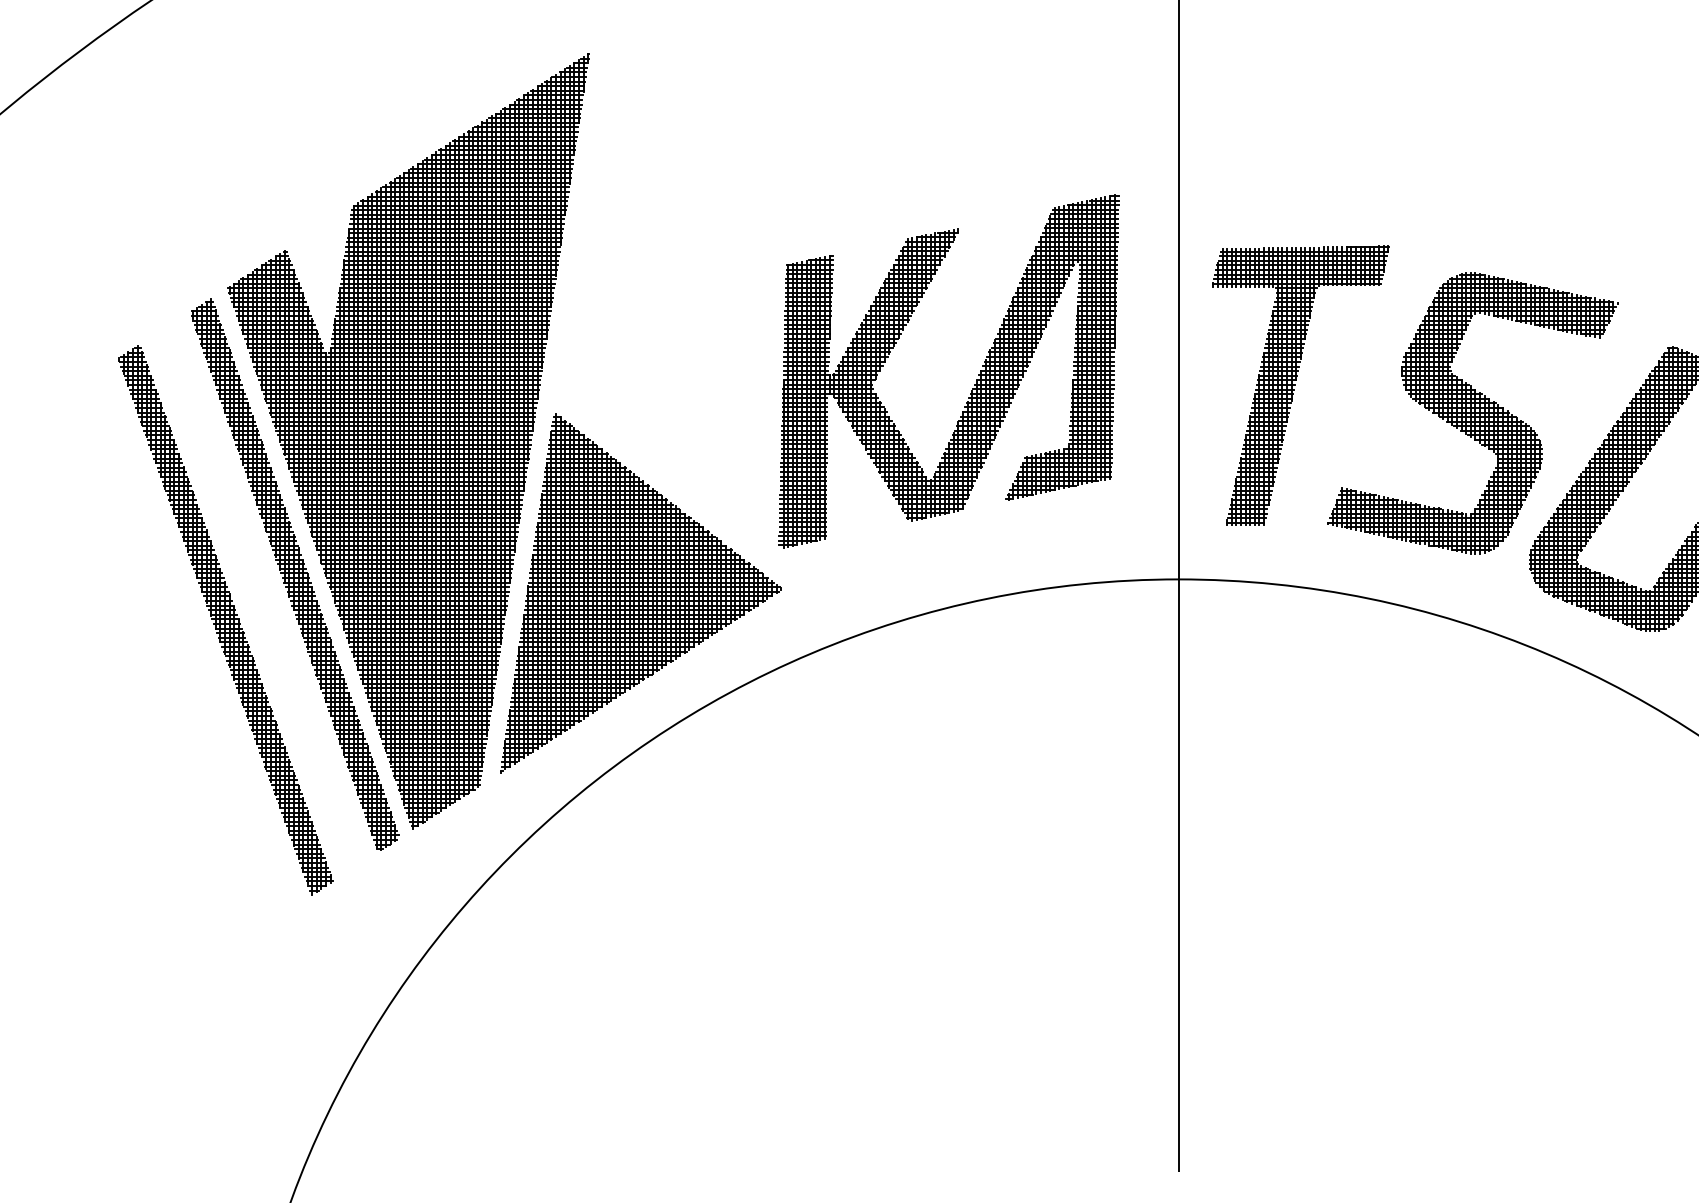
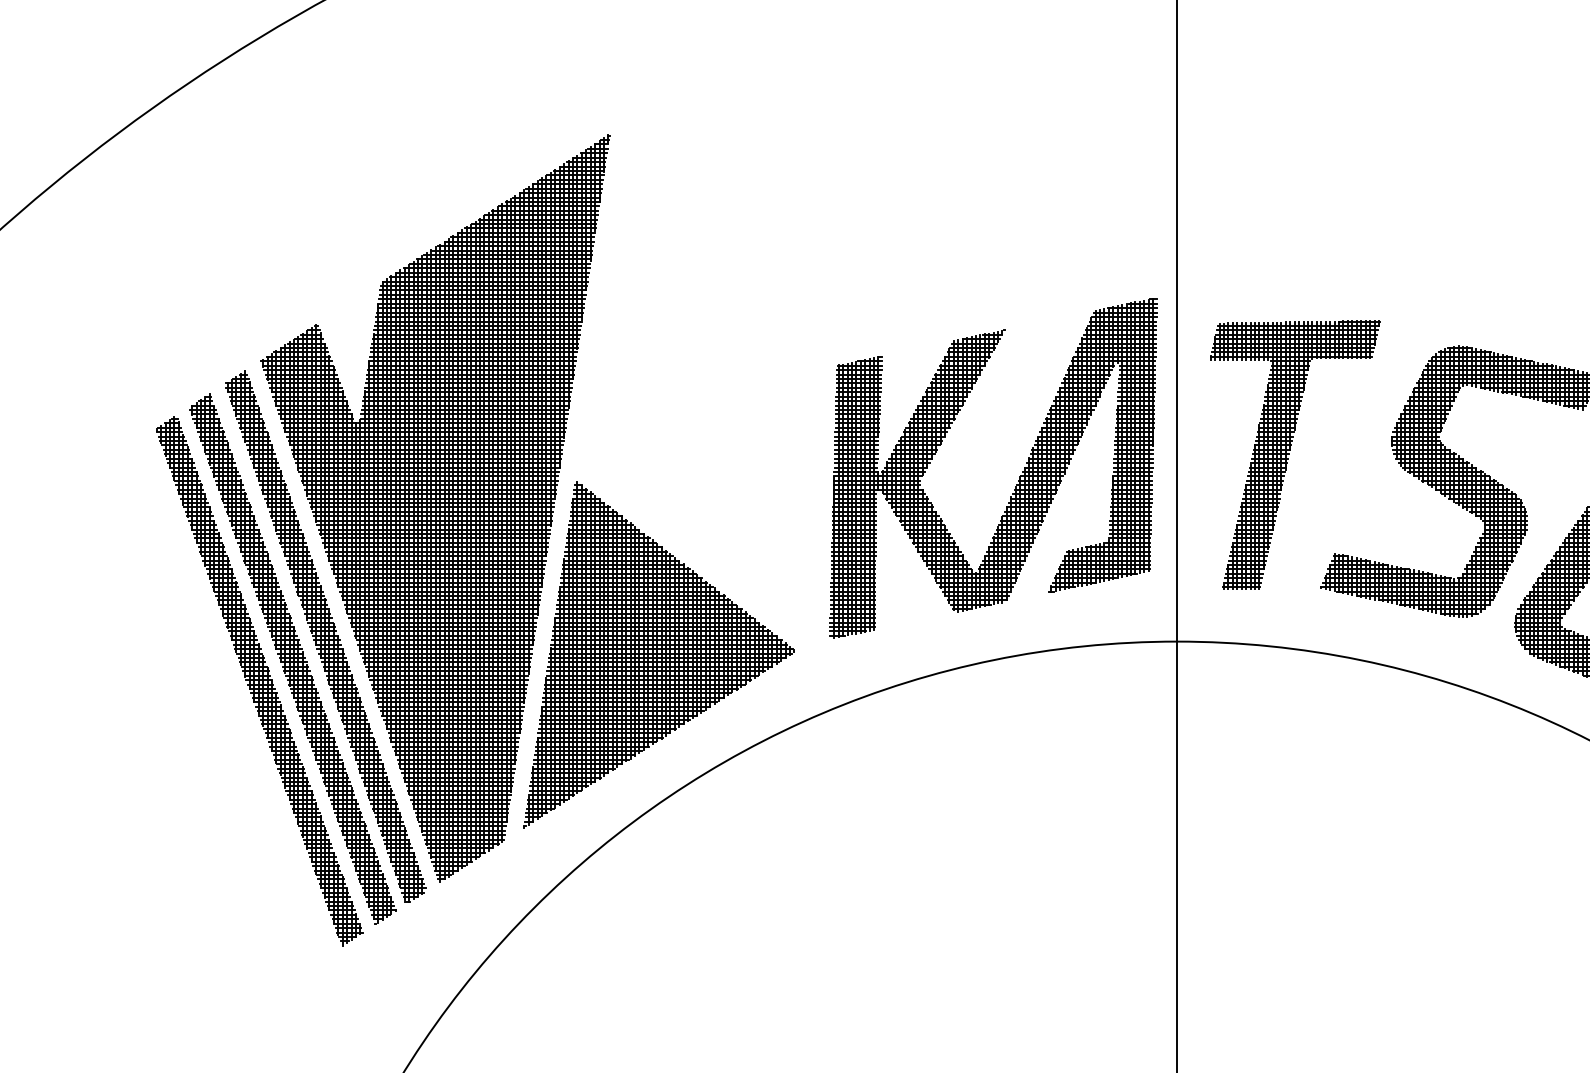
part: (974, 384) -> (1018, 480), moved
part: (260, 597) -> (292, 659), added

